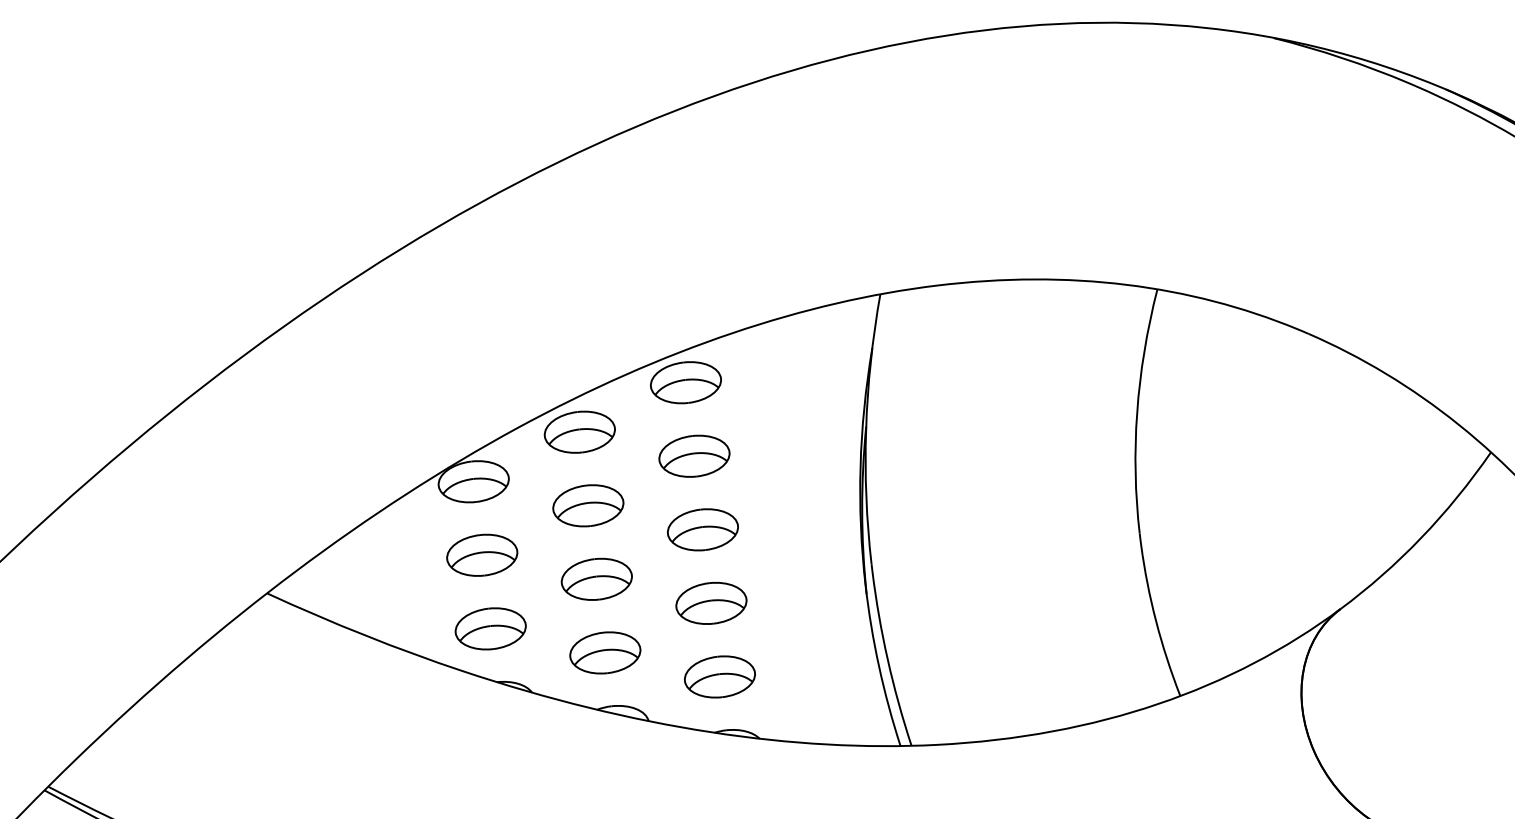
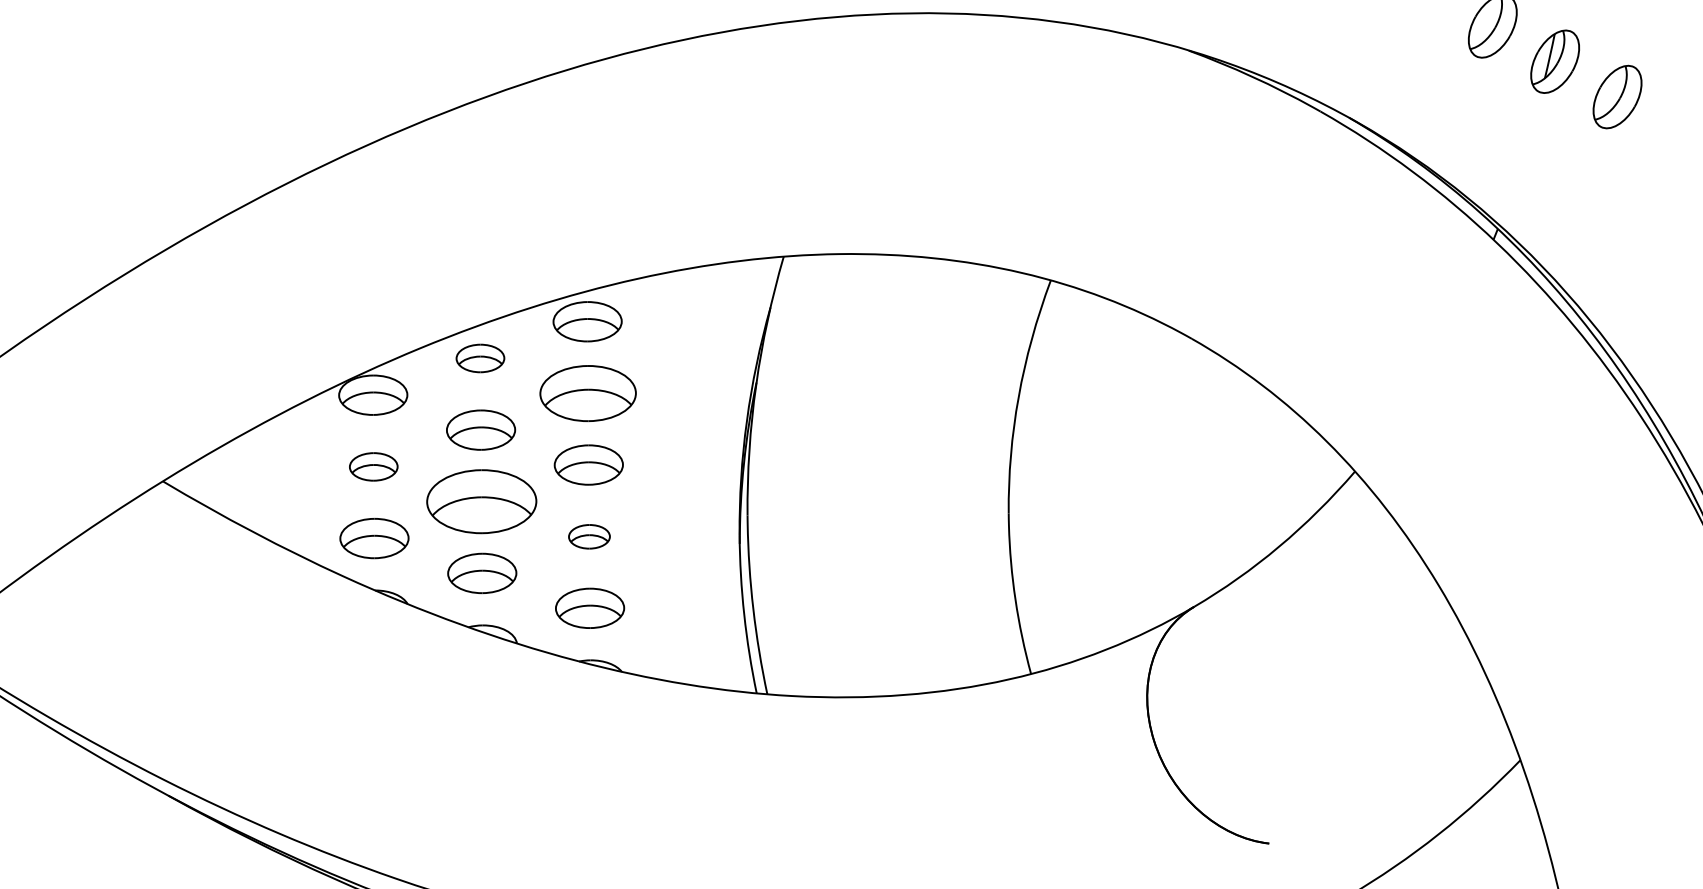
part: (579, 432) -> (480, 358), size x0.7
part: (694, 455) -> (588, 392), size x1.4
part: (481, 554) -> (373, 466), size x0.7
part: (596, 579) -> (481, 501), size x1.6
part: (711, 603) -> (589, 536), size x0.6

